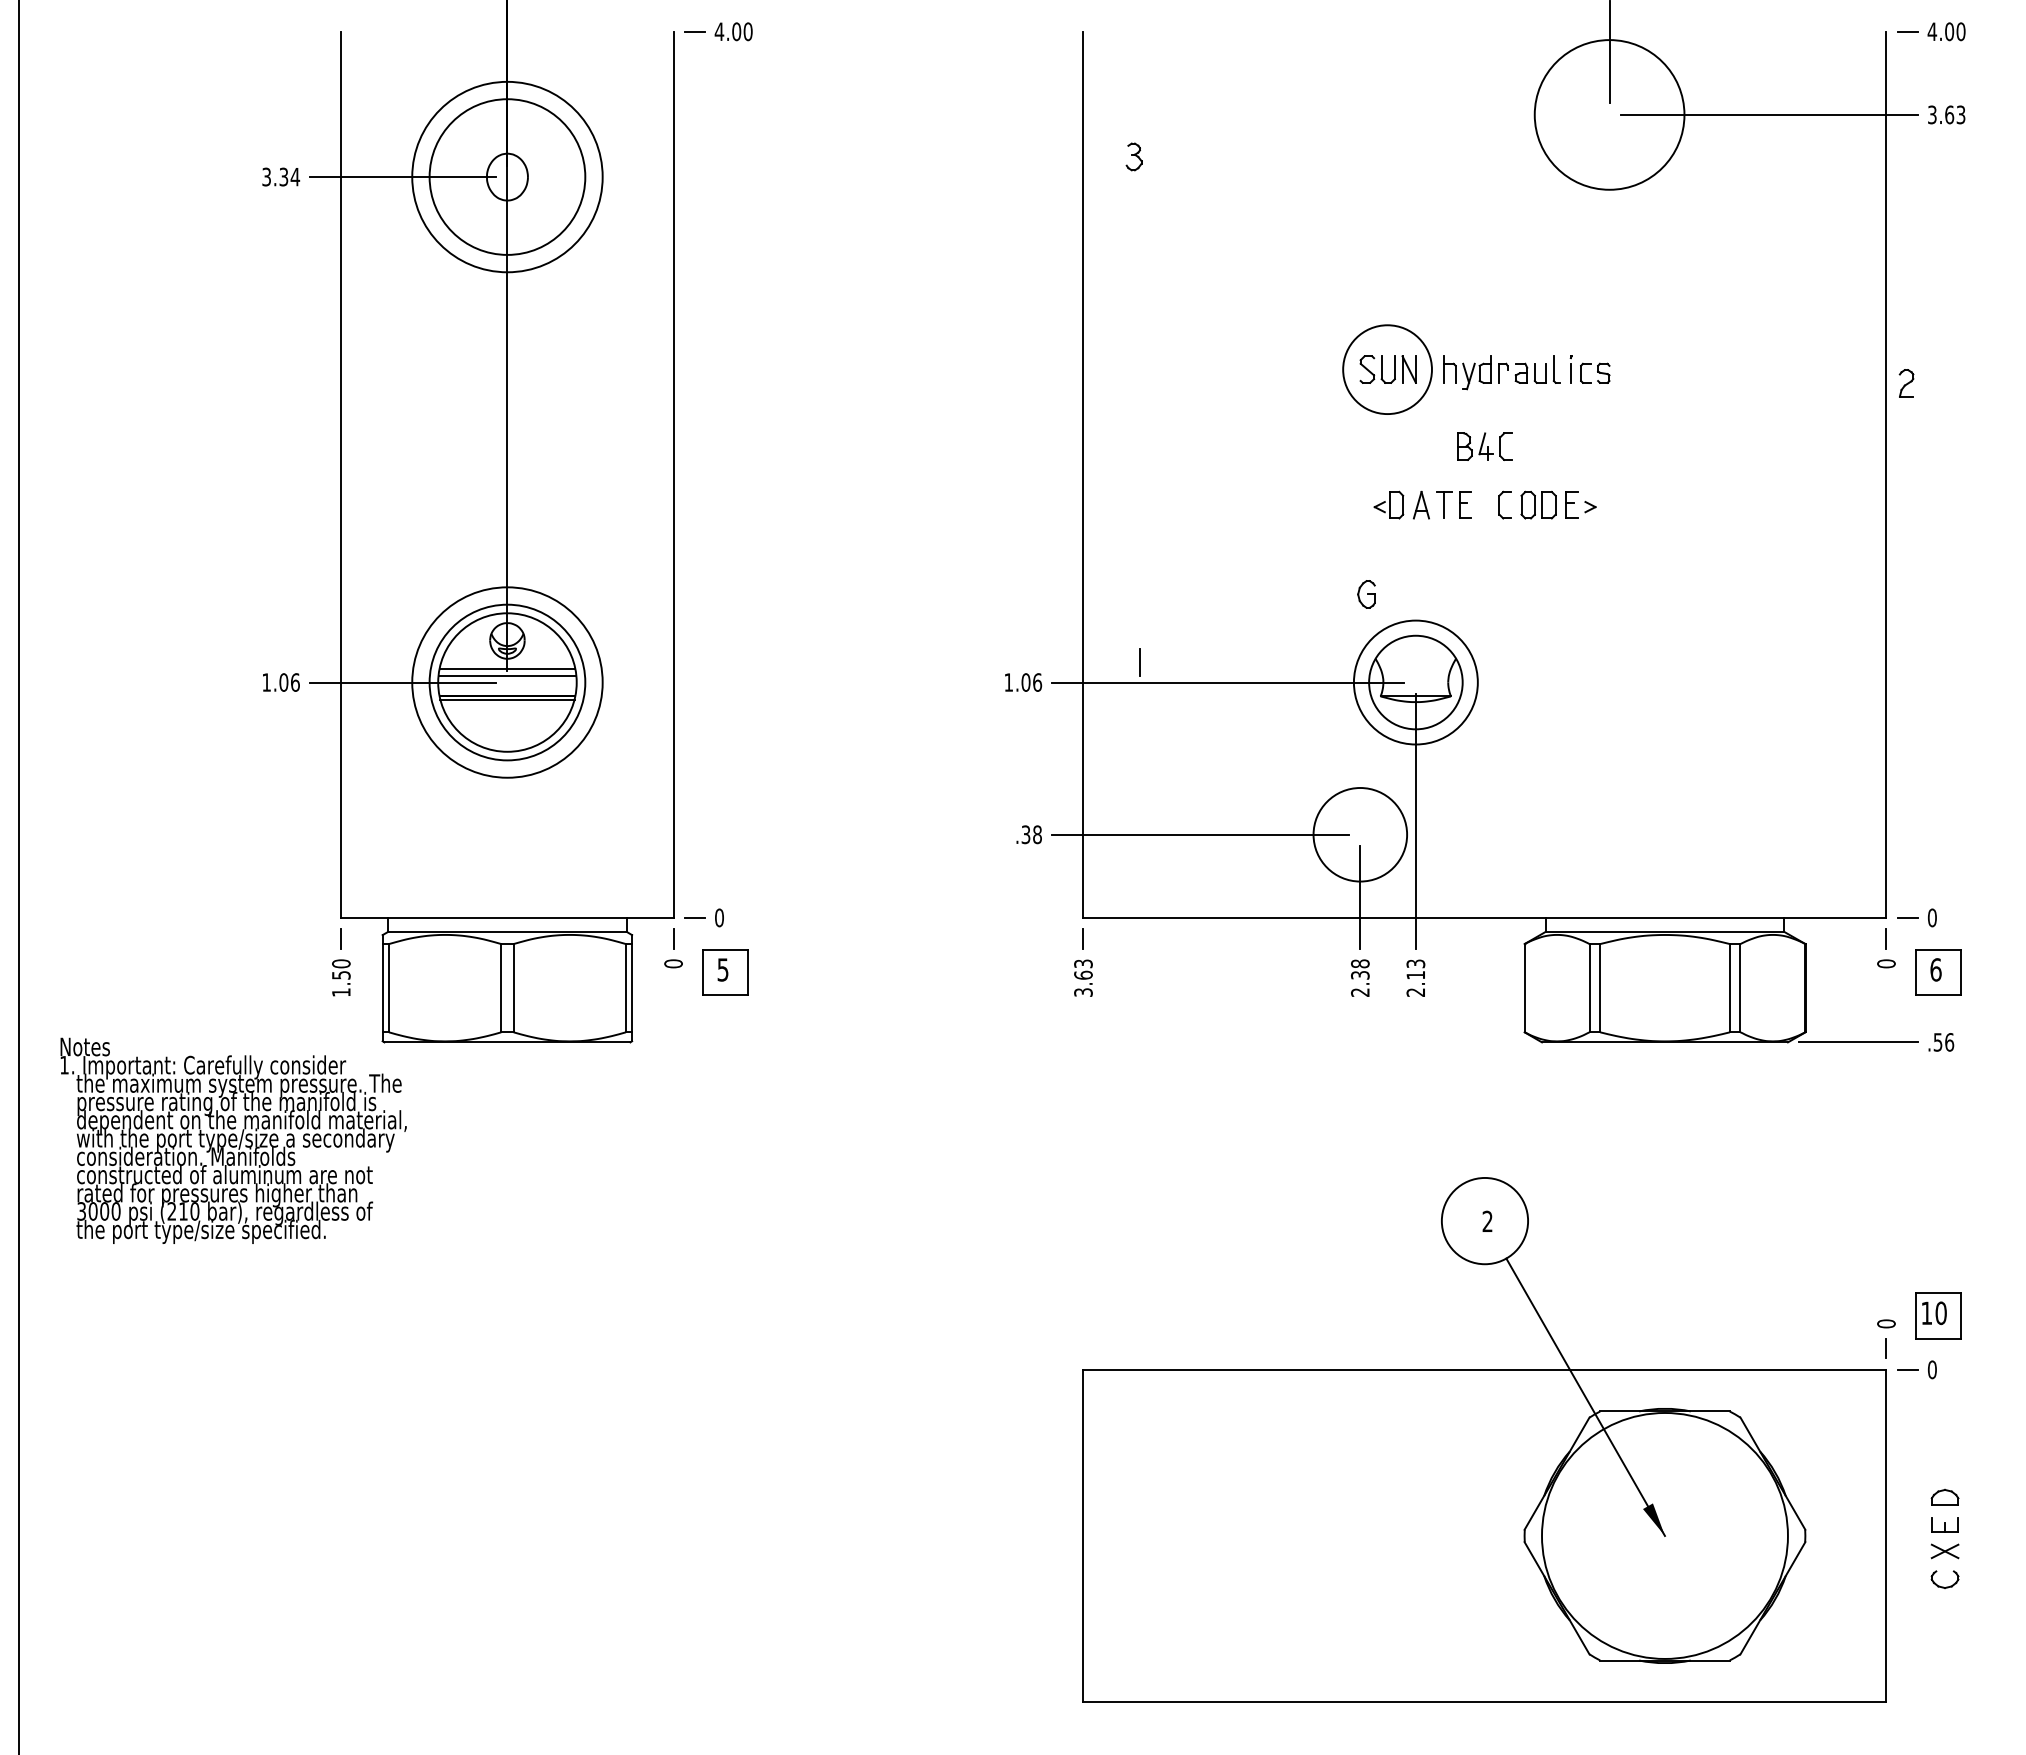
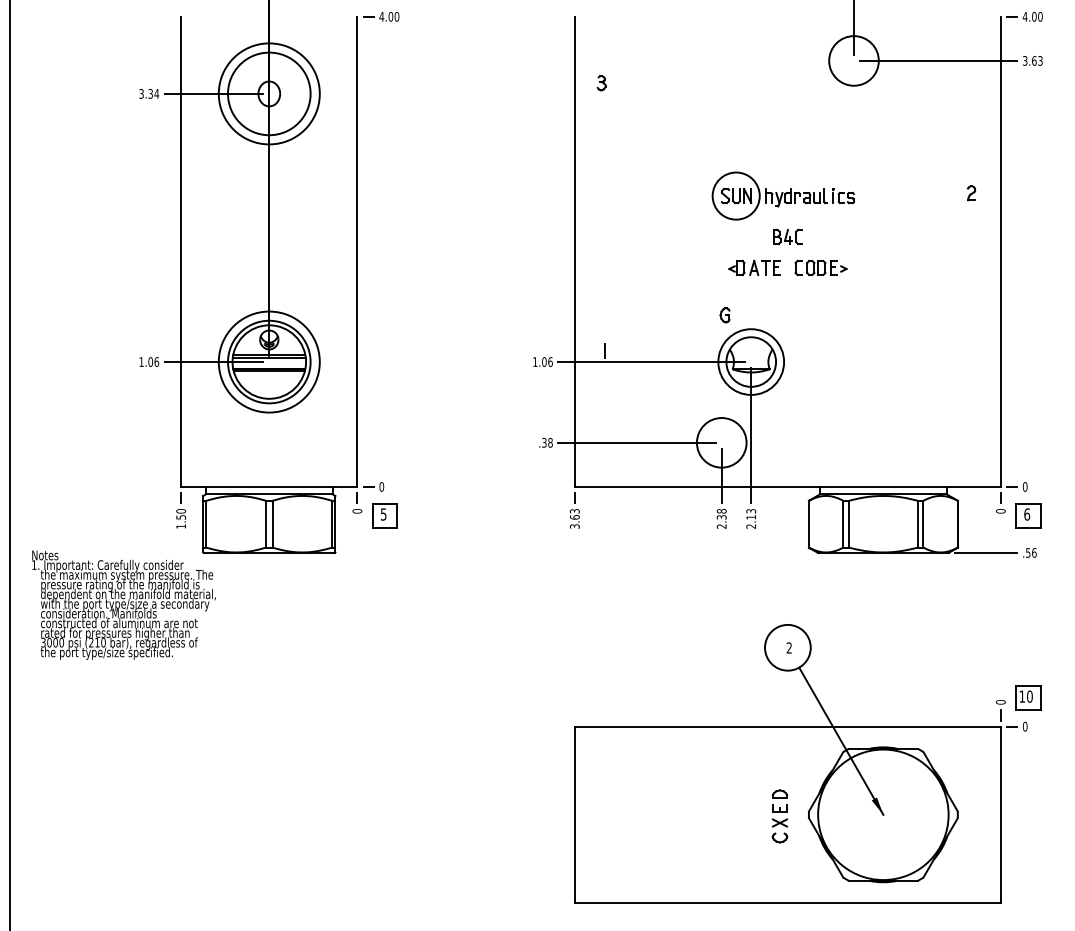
circle: (1608, 114) -> (853, 60), size x0.62
part: (1906, 383) -> (971, 193), moved
part: (1944, 1539) -> (779, 816), moved

